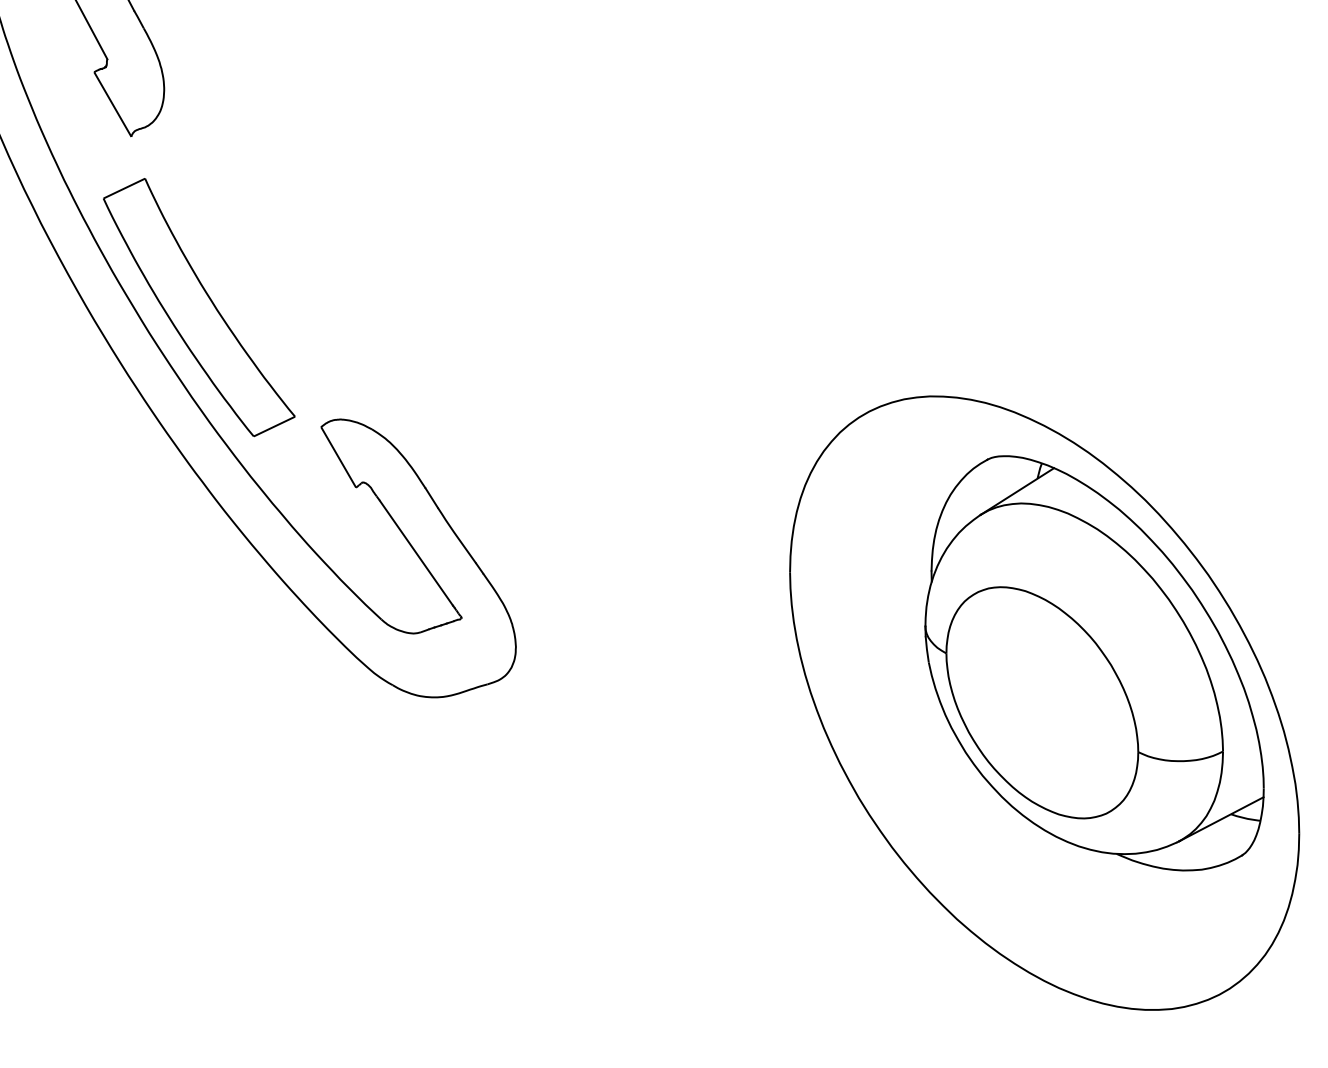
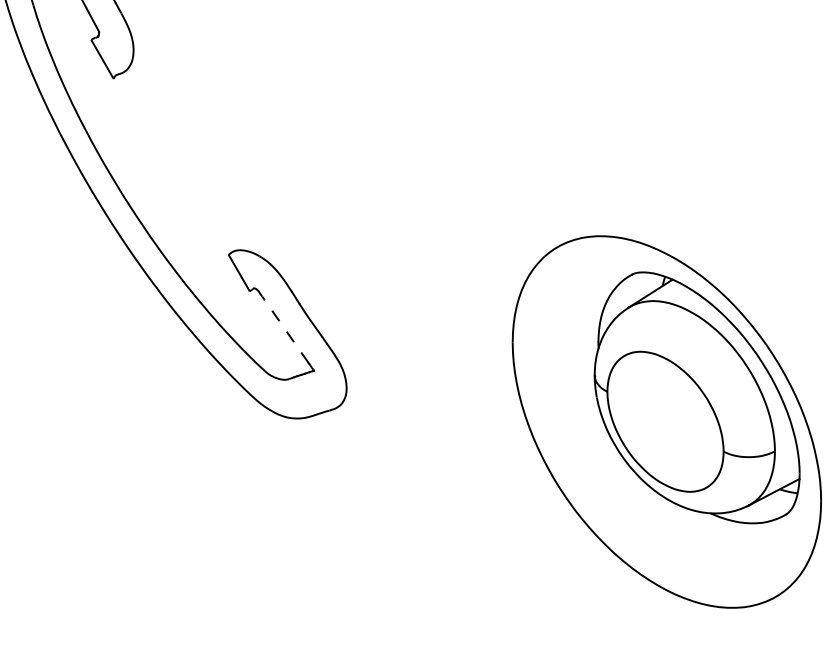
part: (198, 307) -> (154, 182), removed
line: (416, 553) -> (286, 331), solid -> dashed

